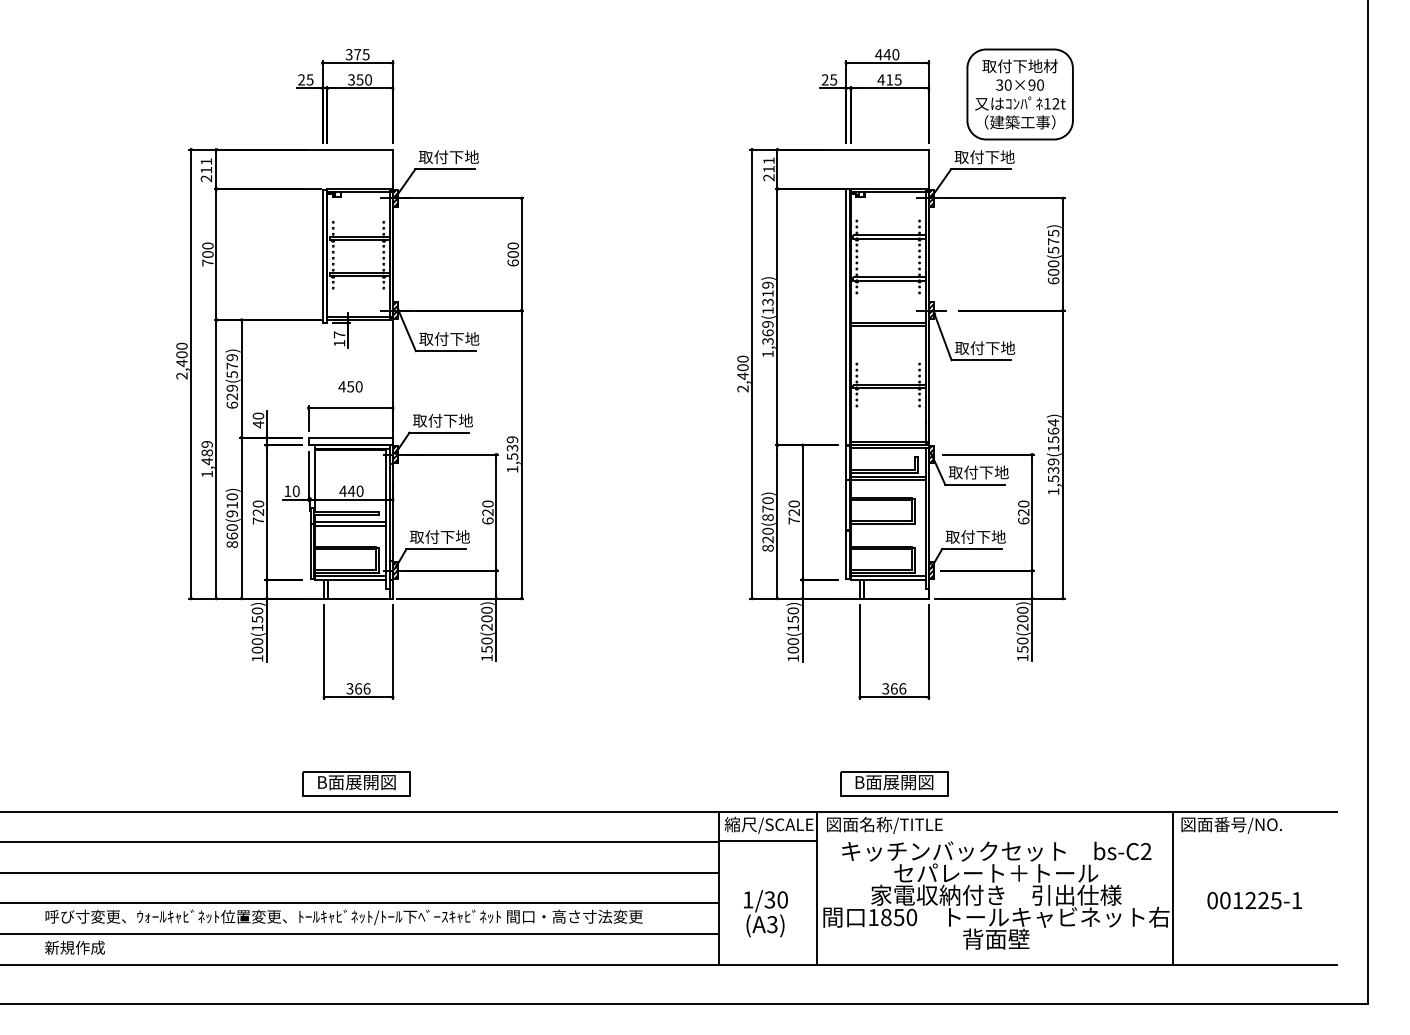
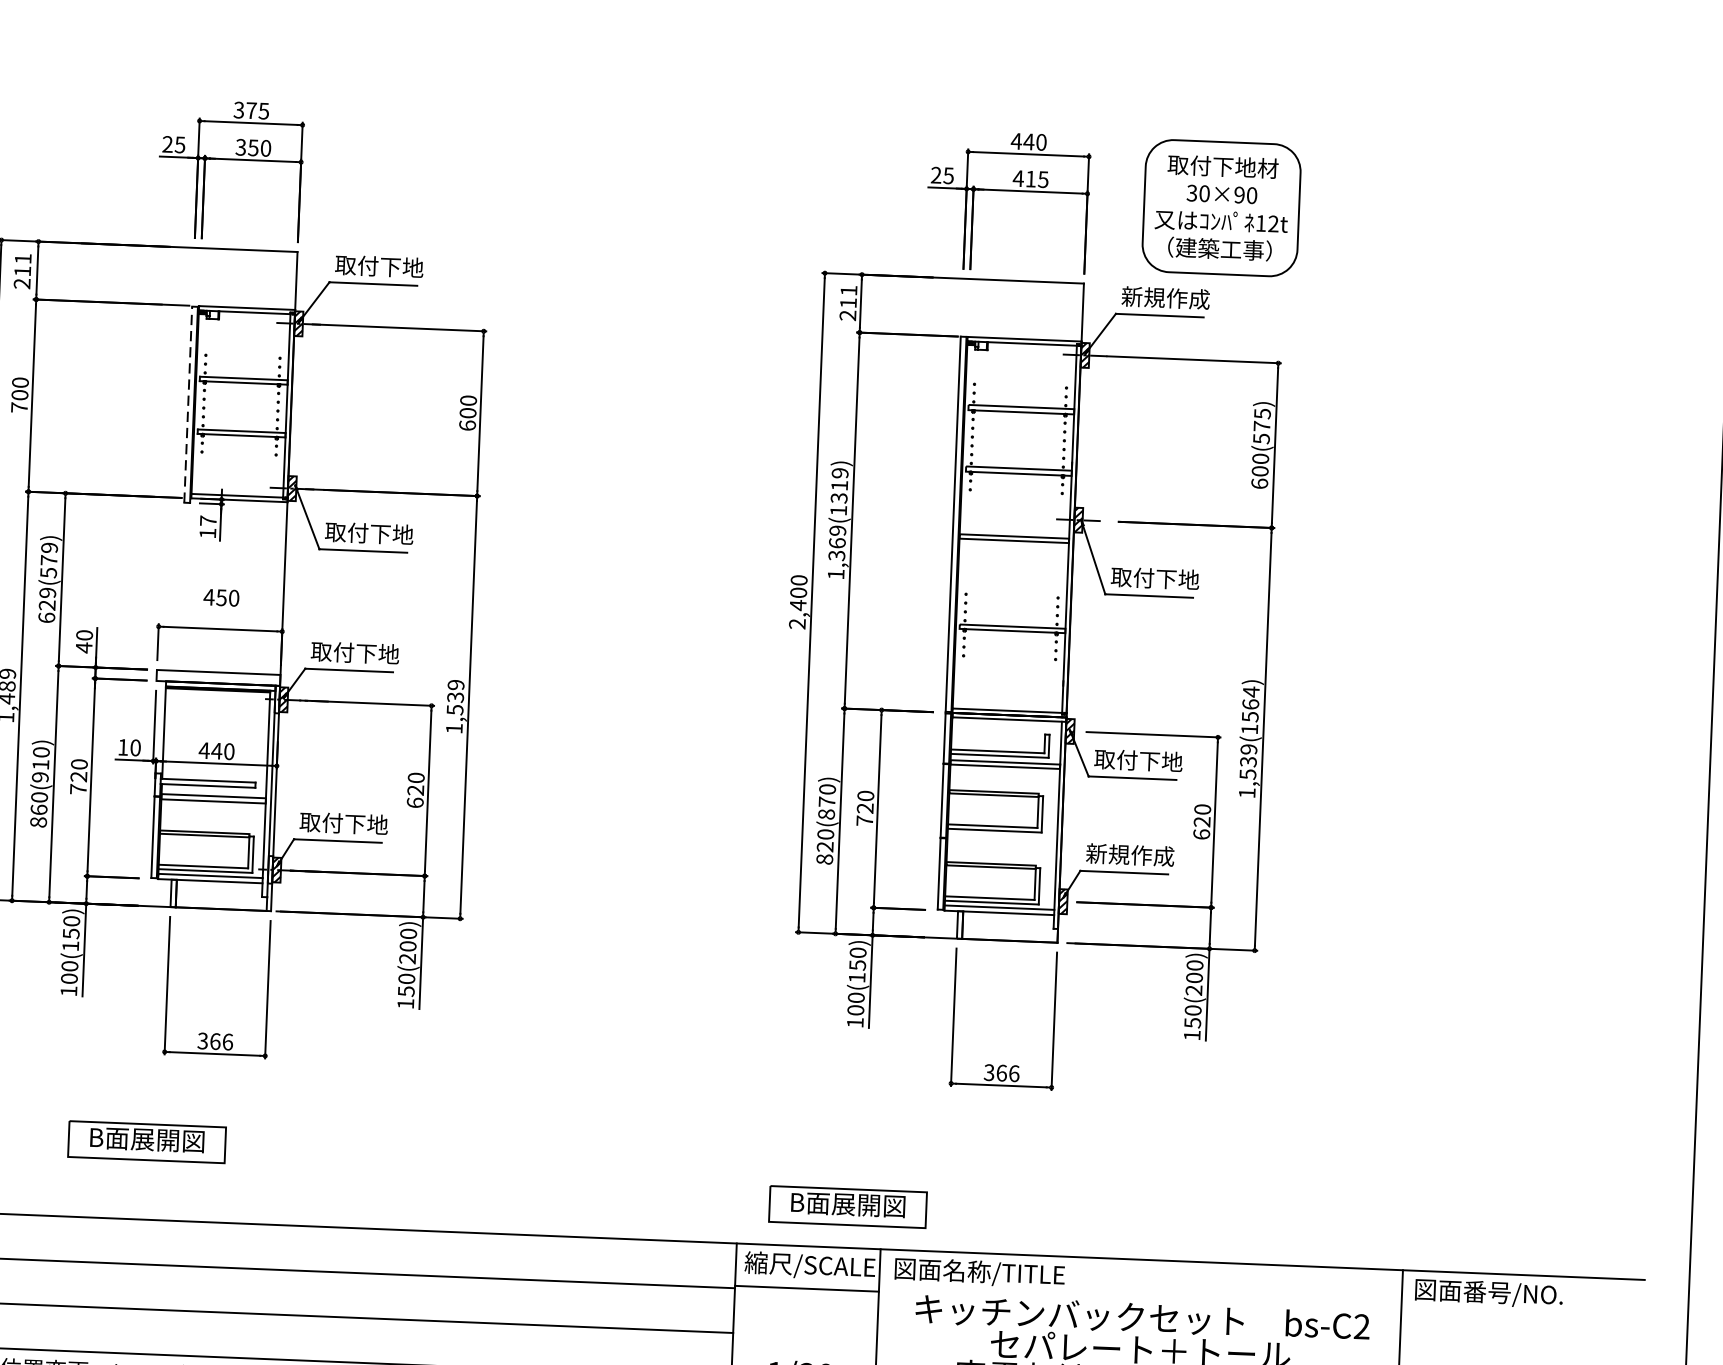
text: (984, 157) -> (1165, 298), 取付下地 -> 新規作成
line: (322, 256) -> (188, 404), solid -> dashed
text: (975, 536) -> (1129, 854), 取付下地 -> 新規作成
part: (356, 783) -> (146, 1141), moved
part: (894, 783) -> (848, 1206), moved

